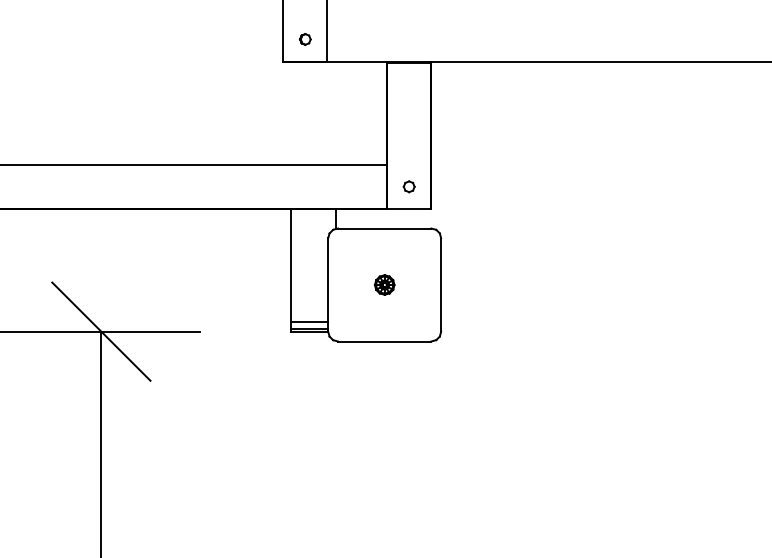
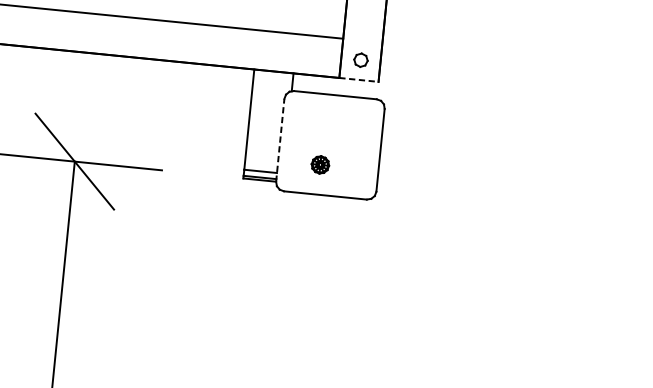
part: (408, 186) -> (360, 59), size x1.4
line: (409, 208) -> (359, 79), solid -> dashed
part: (384, 284) -> (320, 164), moved
line: (328, 285) -> (280, 140), solid -> dashed

